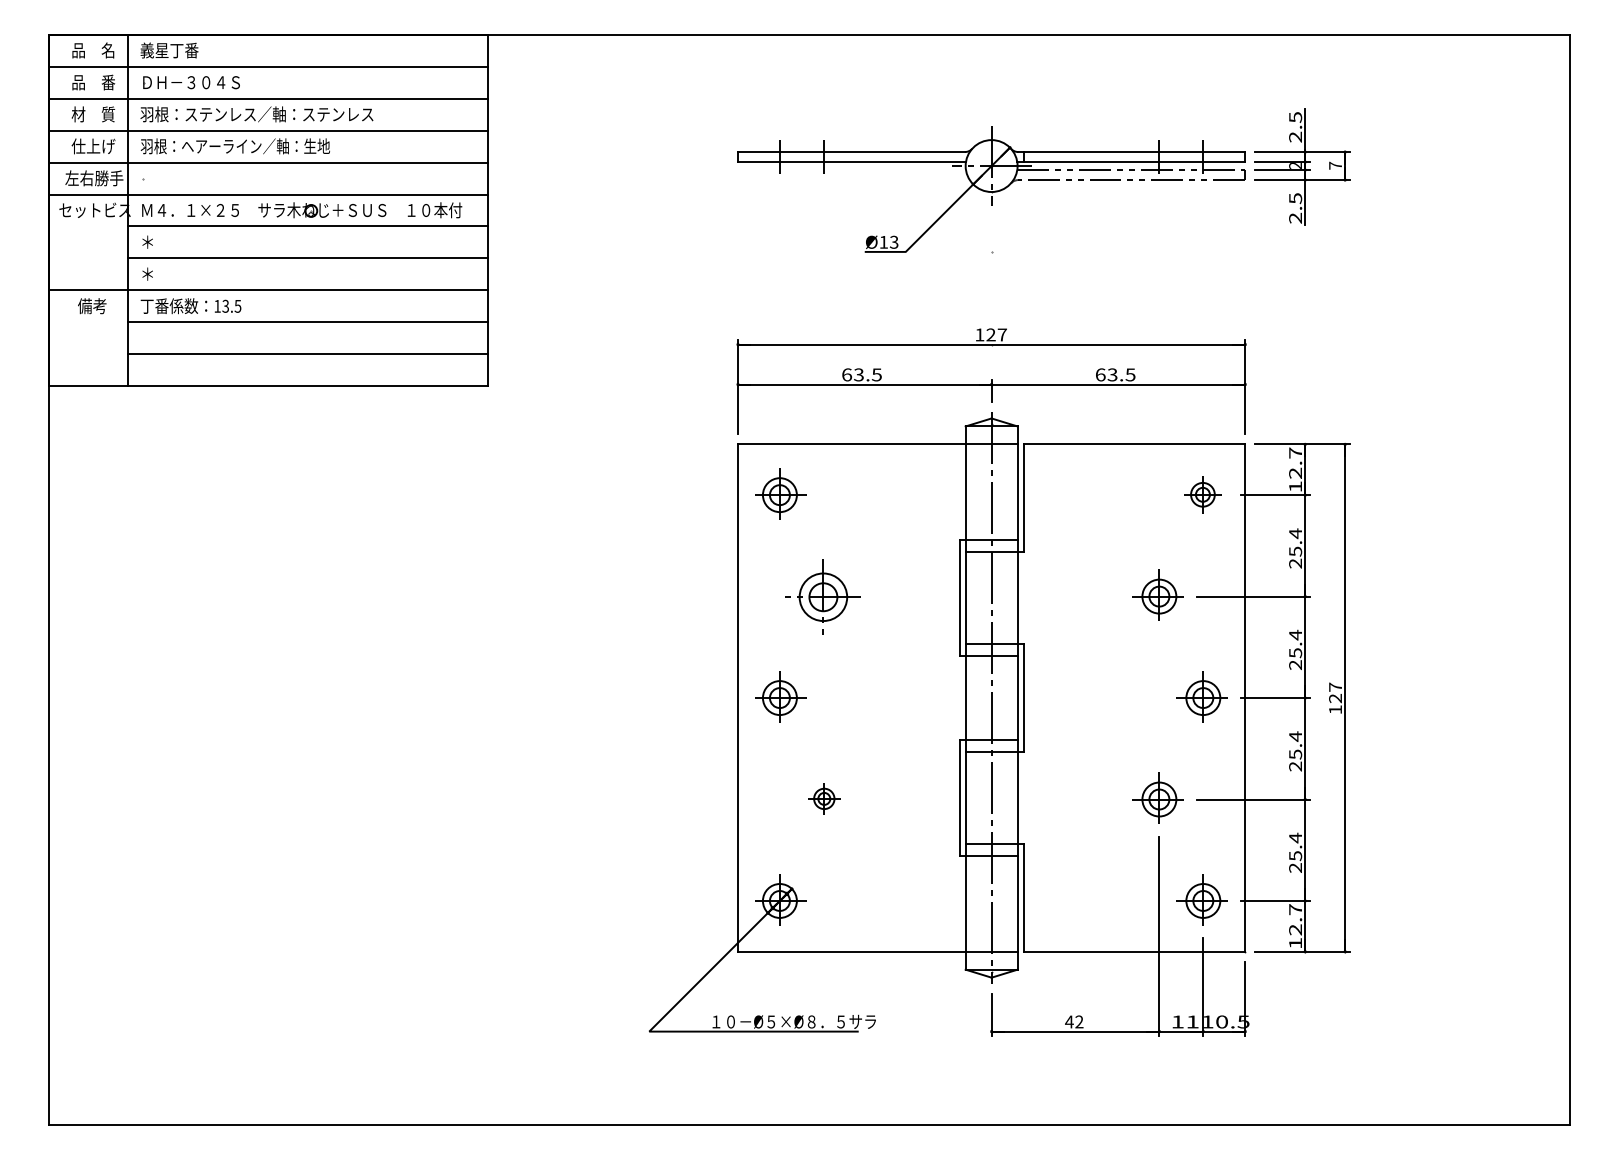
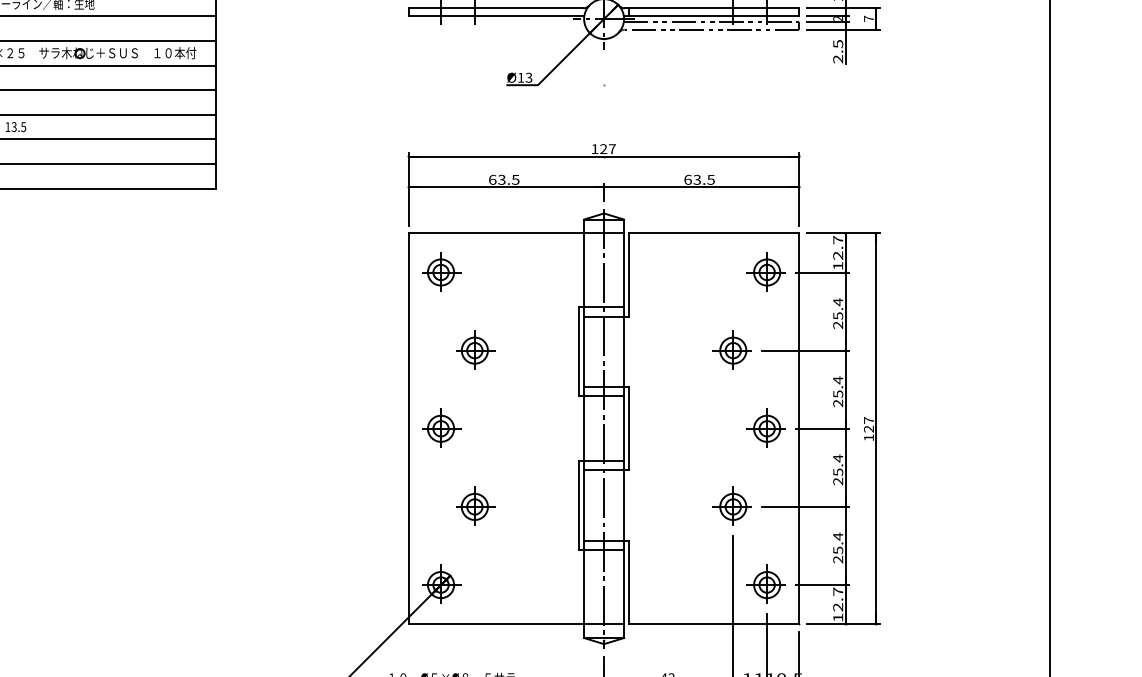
part: (1201, 493) -> (765, 271), size x1.43
part: (824, 594) -> (475, 349), size x0.71
part: (824, 797) -> (475, 505), size x1.67

